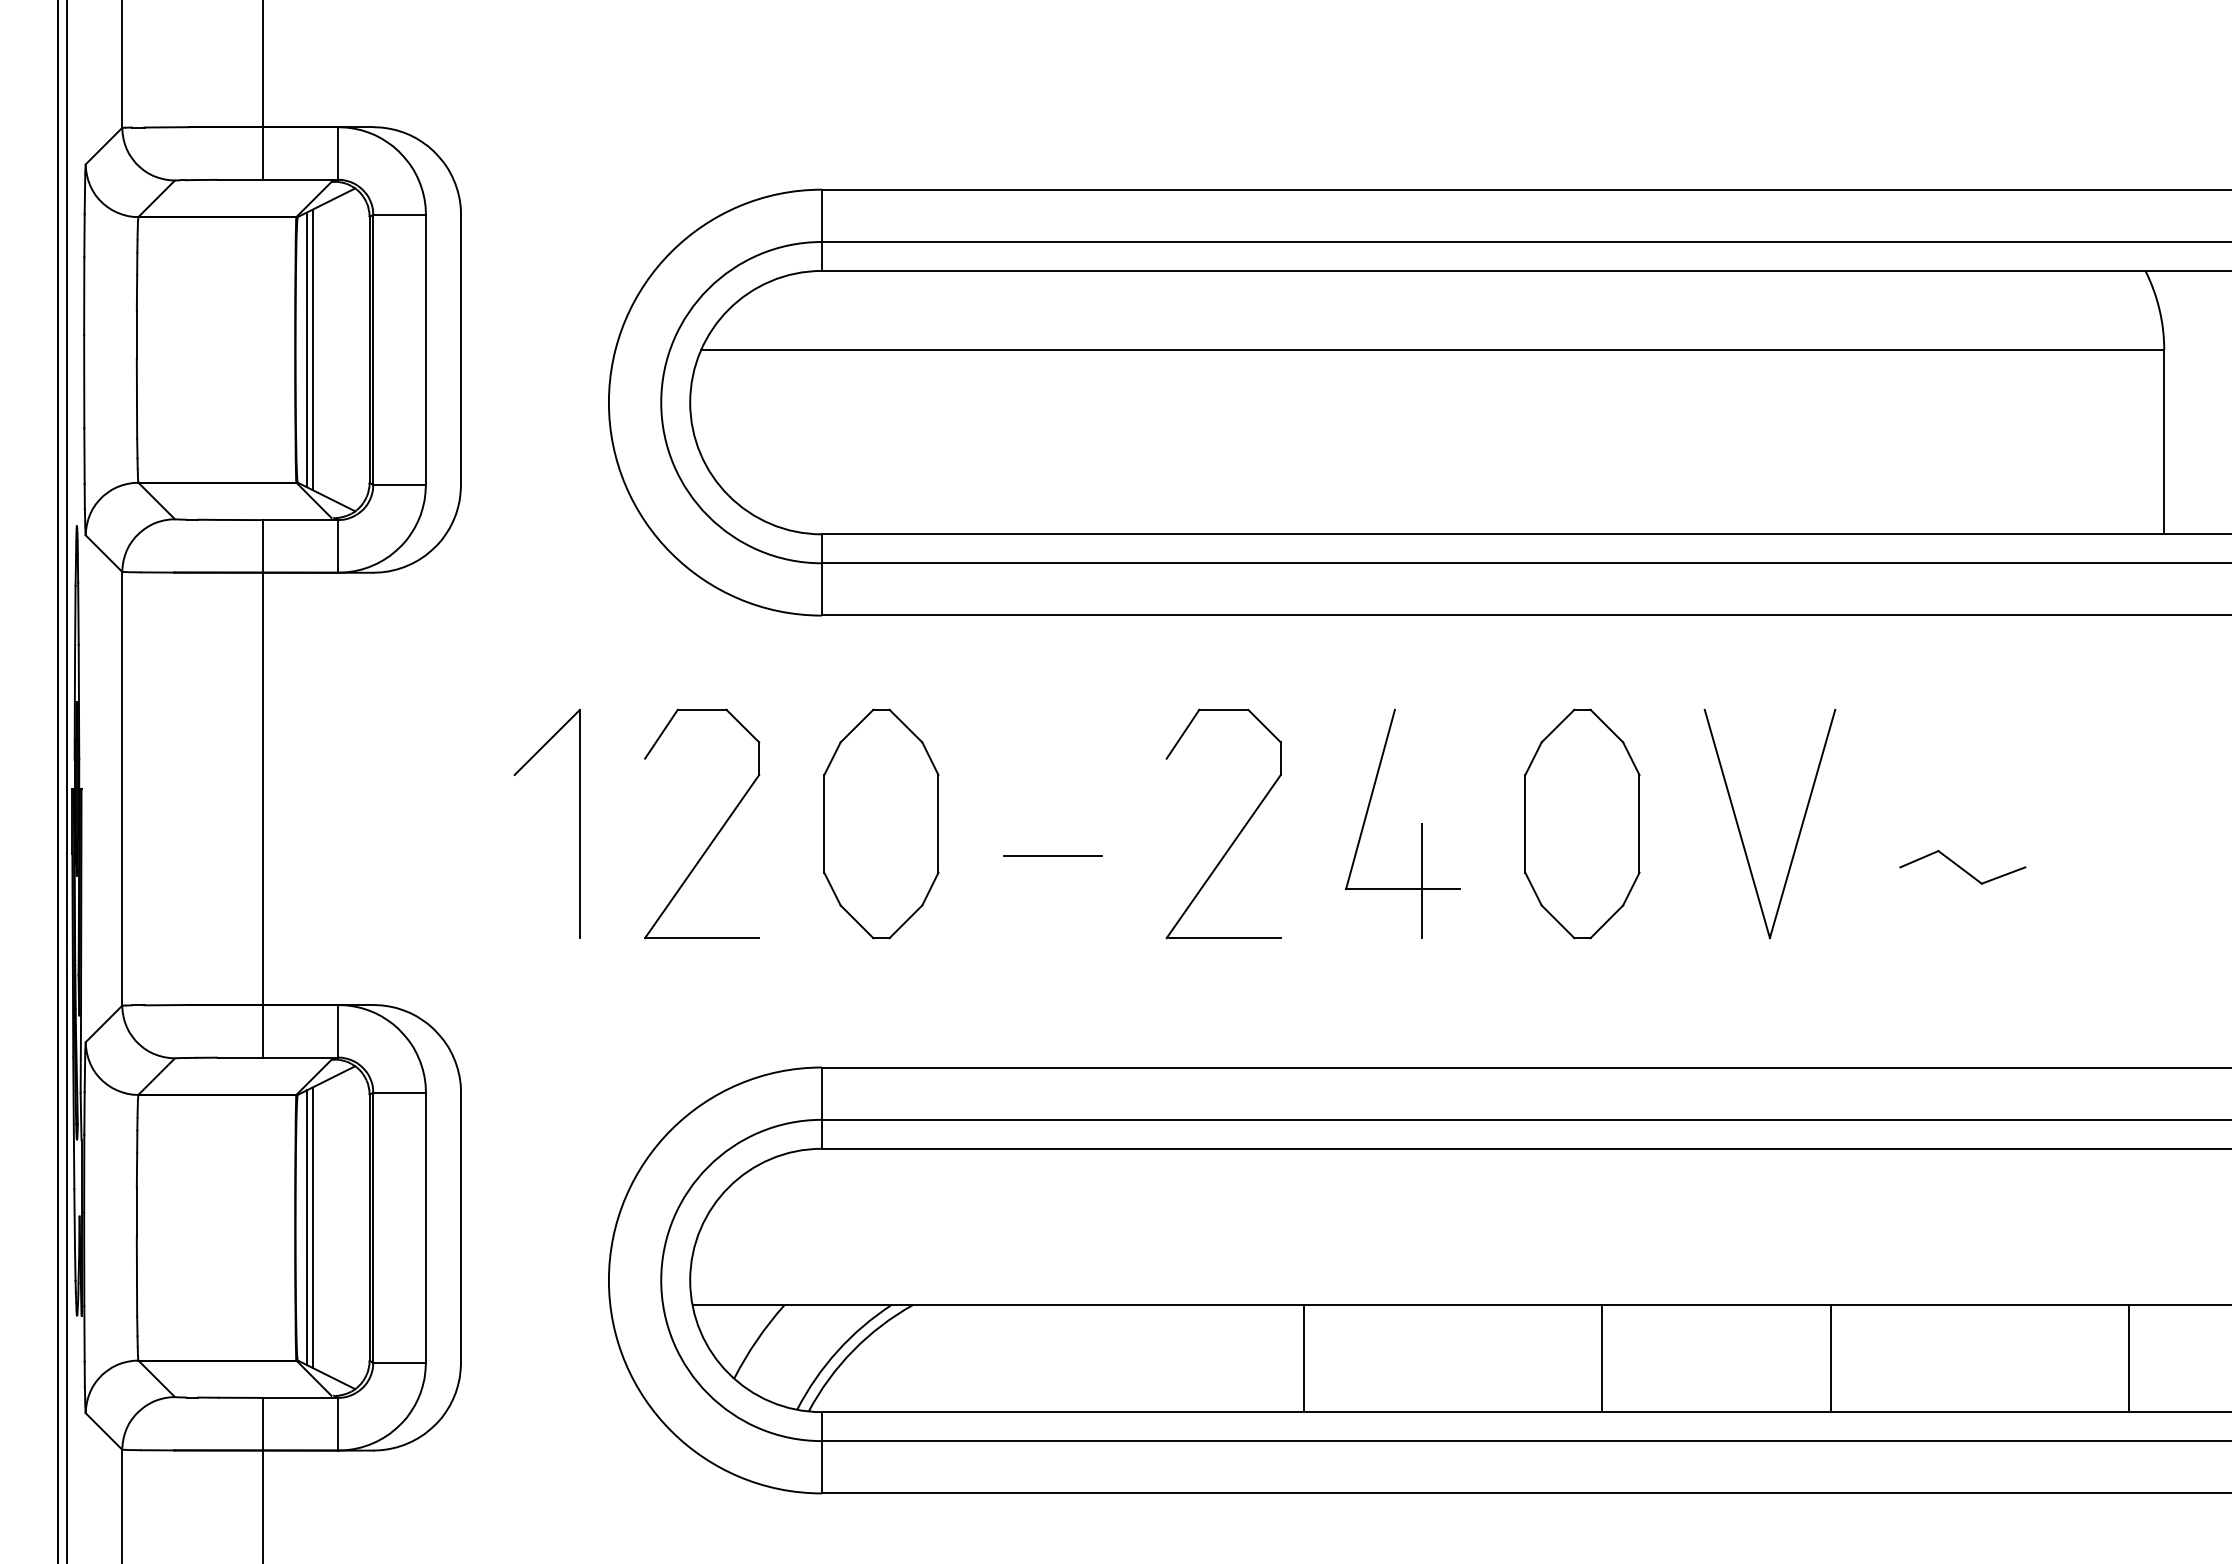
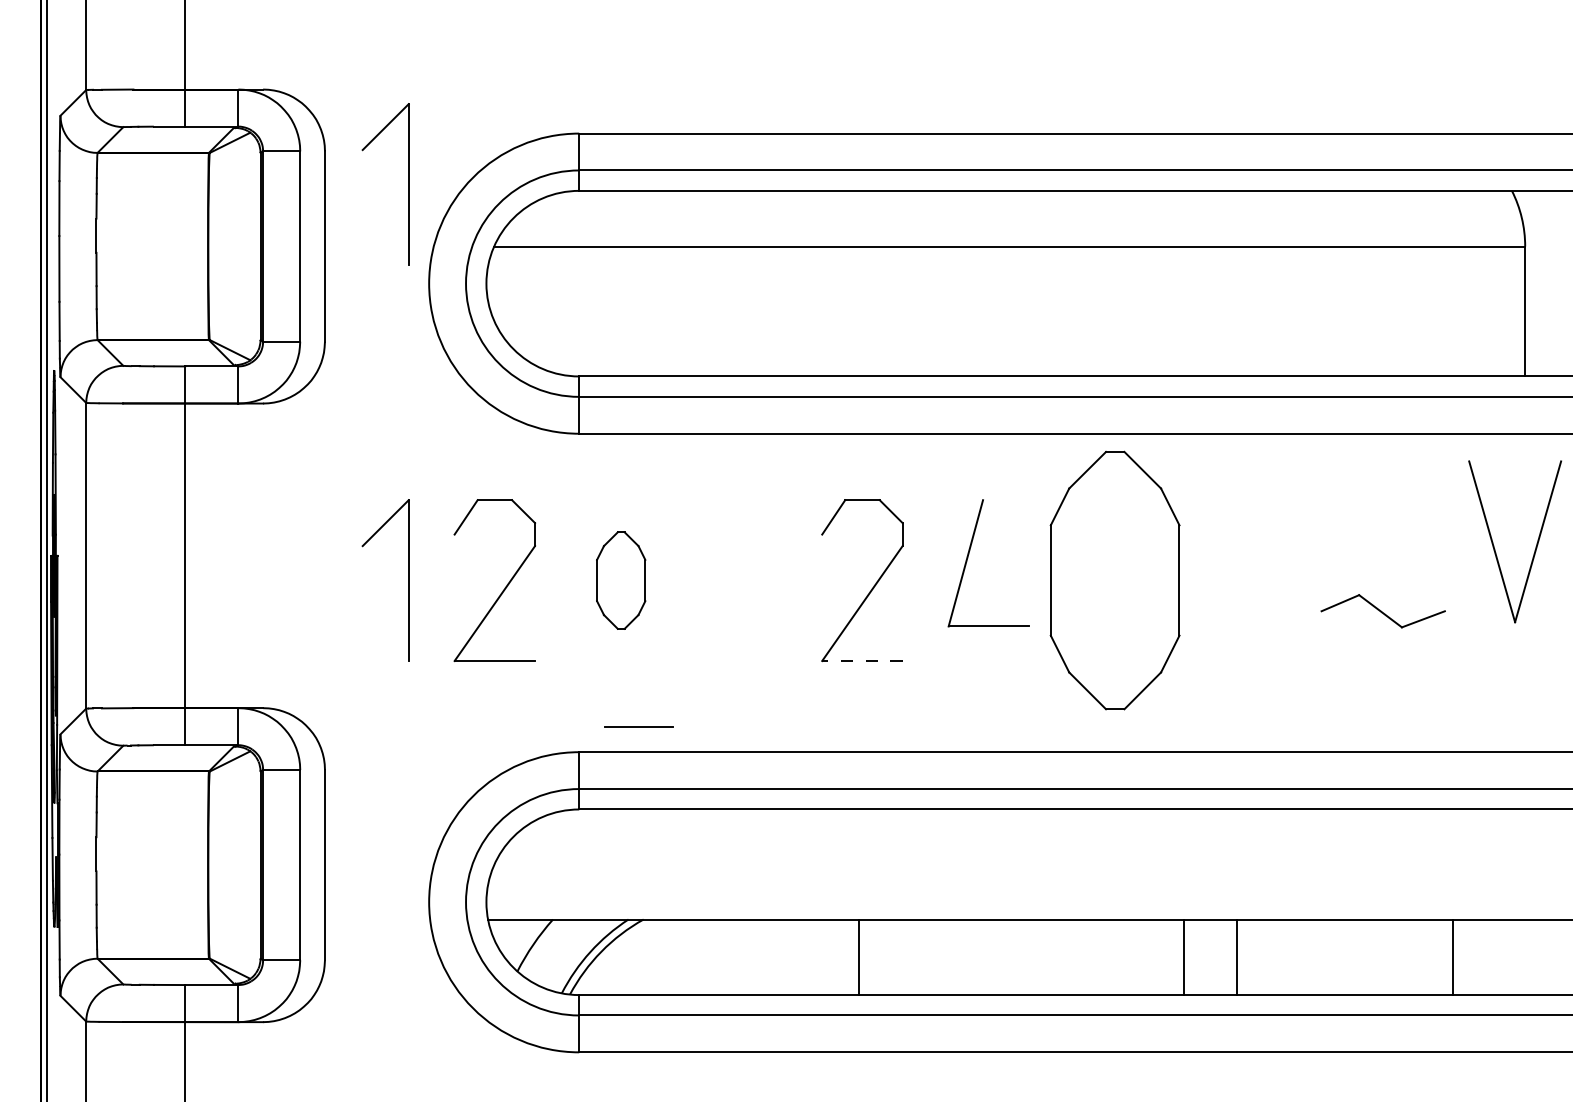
part: (579, 261) -> (408, 184), added
line: (307, 349) -> (216, 246), removed
line: (312, 349) -> (220, 246), removed
part: (881, 823) -> (621, 580), size x0.6
part: (1582, 823) -> (1115, 580), size x1.6
part: (1740, 830) -> (1494, 546), moved
line: (1052, 855) -> (638, 726), moved
part: (1962, 866) -> (1383, 610), size x1.4
line: (1422, 881) -> (1002, 621), removed
line: (1223, 938) -> (862, 661), solid -> dashed
line: (307, 1227) -> (216, 864), removed
line: (312, 1227) -> (220, 864), removed
line: (1303, 1358) -> (858, 957), moved
line: (1602, 1358) -> (1184, 957), moved
line: (1830, 1358) -> (1237, 957), moved
line: (2129, 1358) -> (1452, 957), moved

